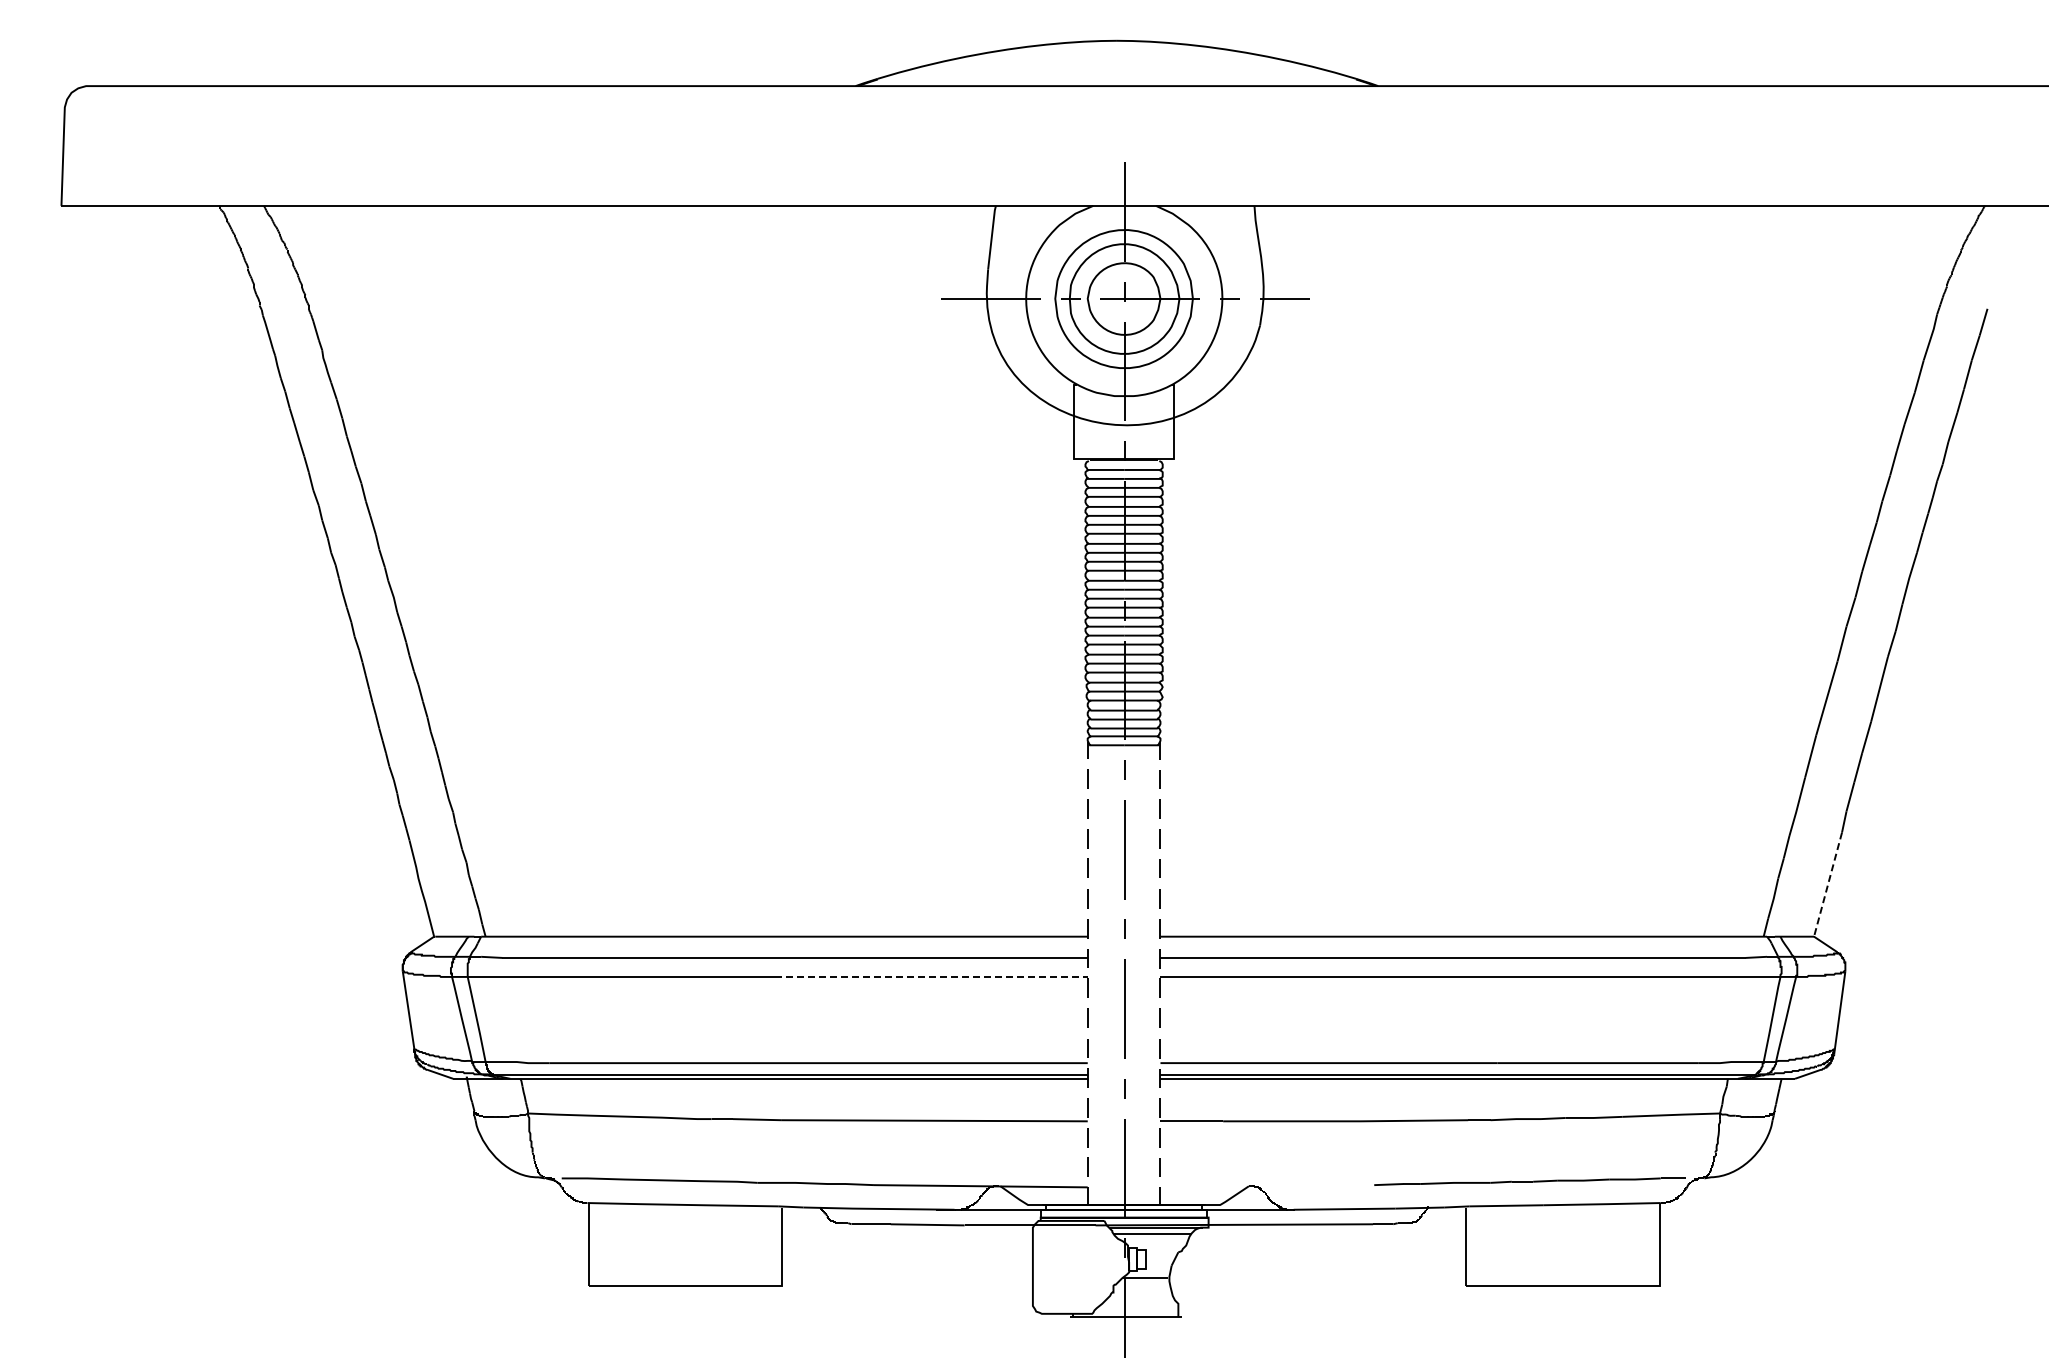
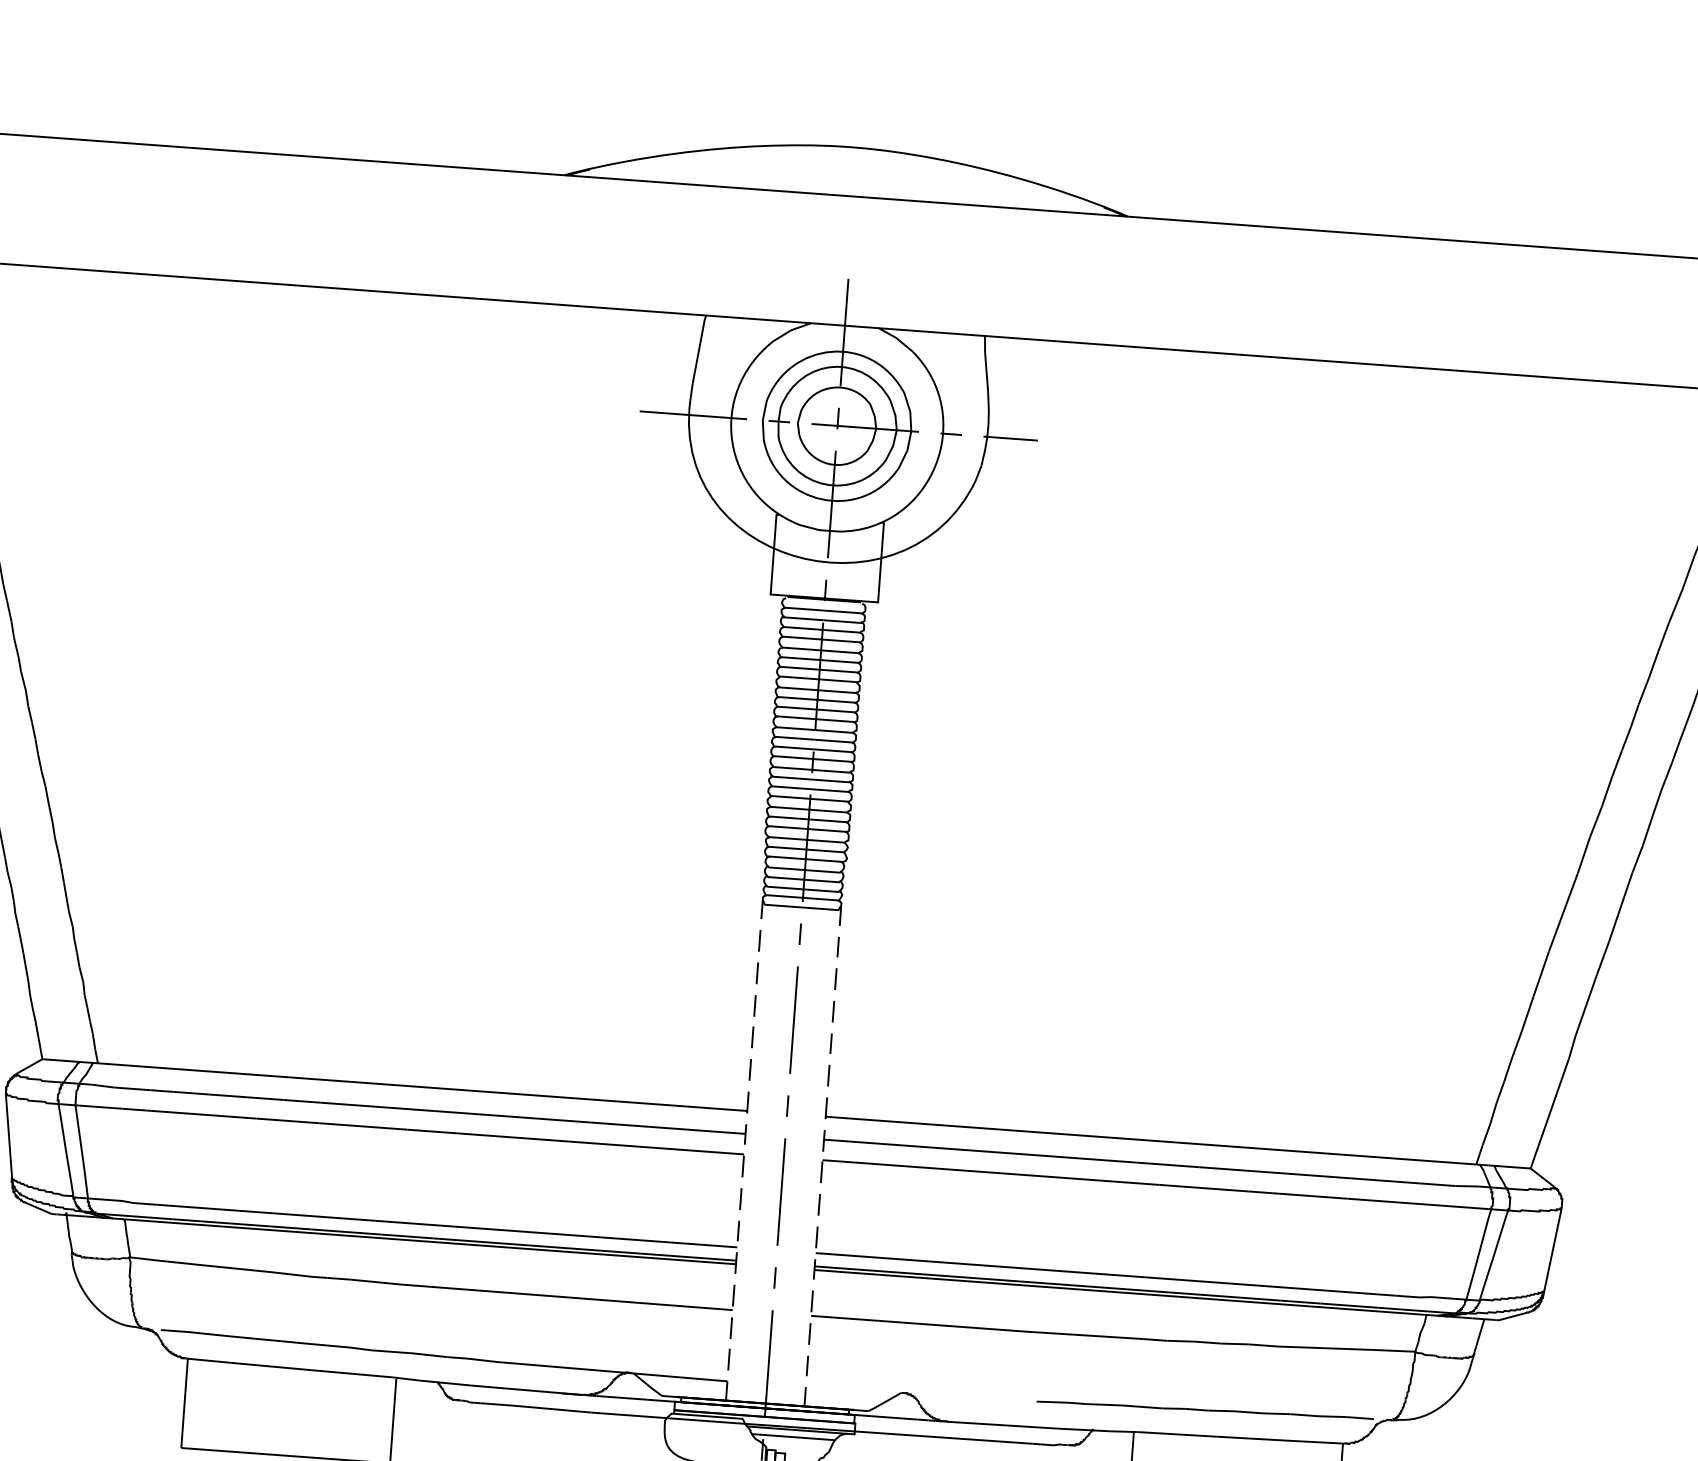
line: (1828, 884) -> (1550, 1113), dashed -> solid
line: (932, 976) -> (576, 1141), dashed -> solid

